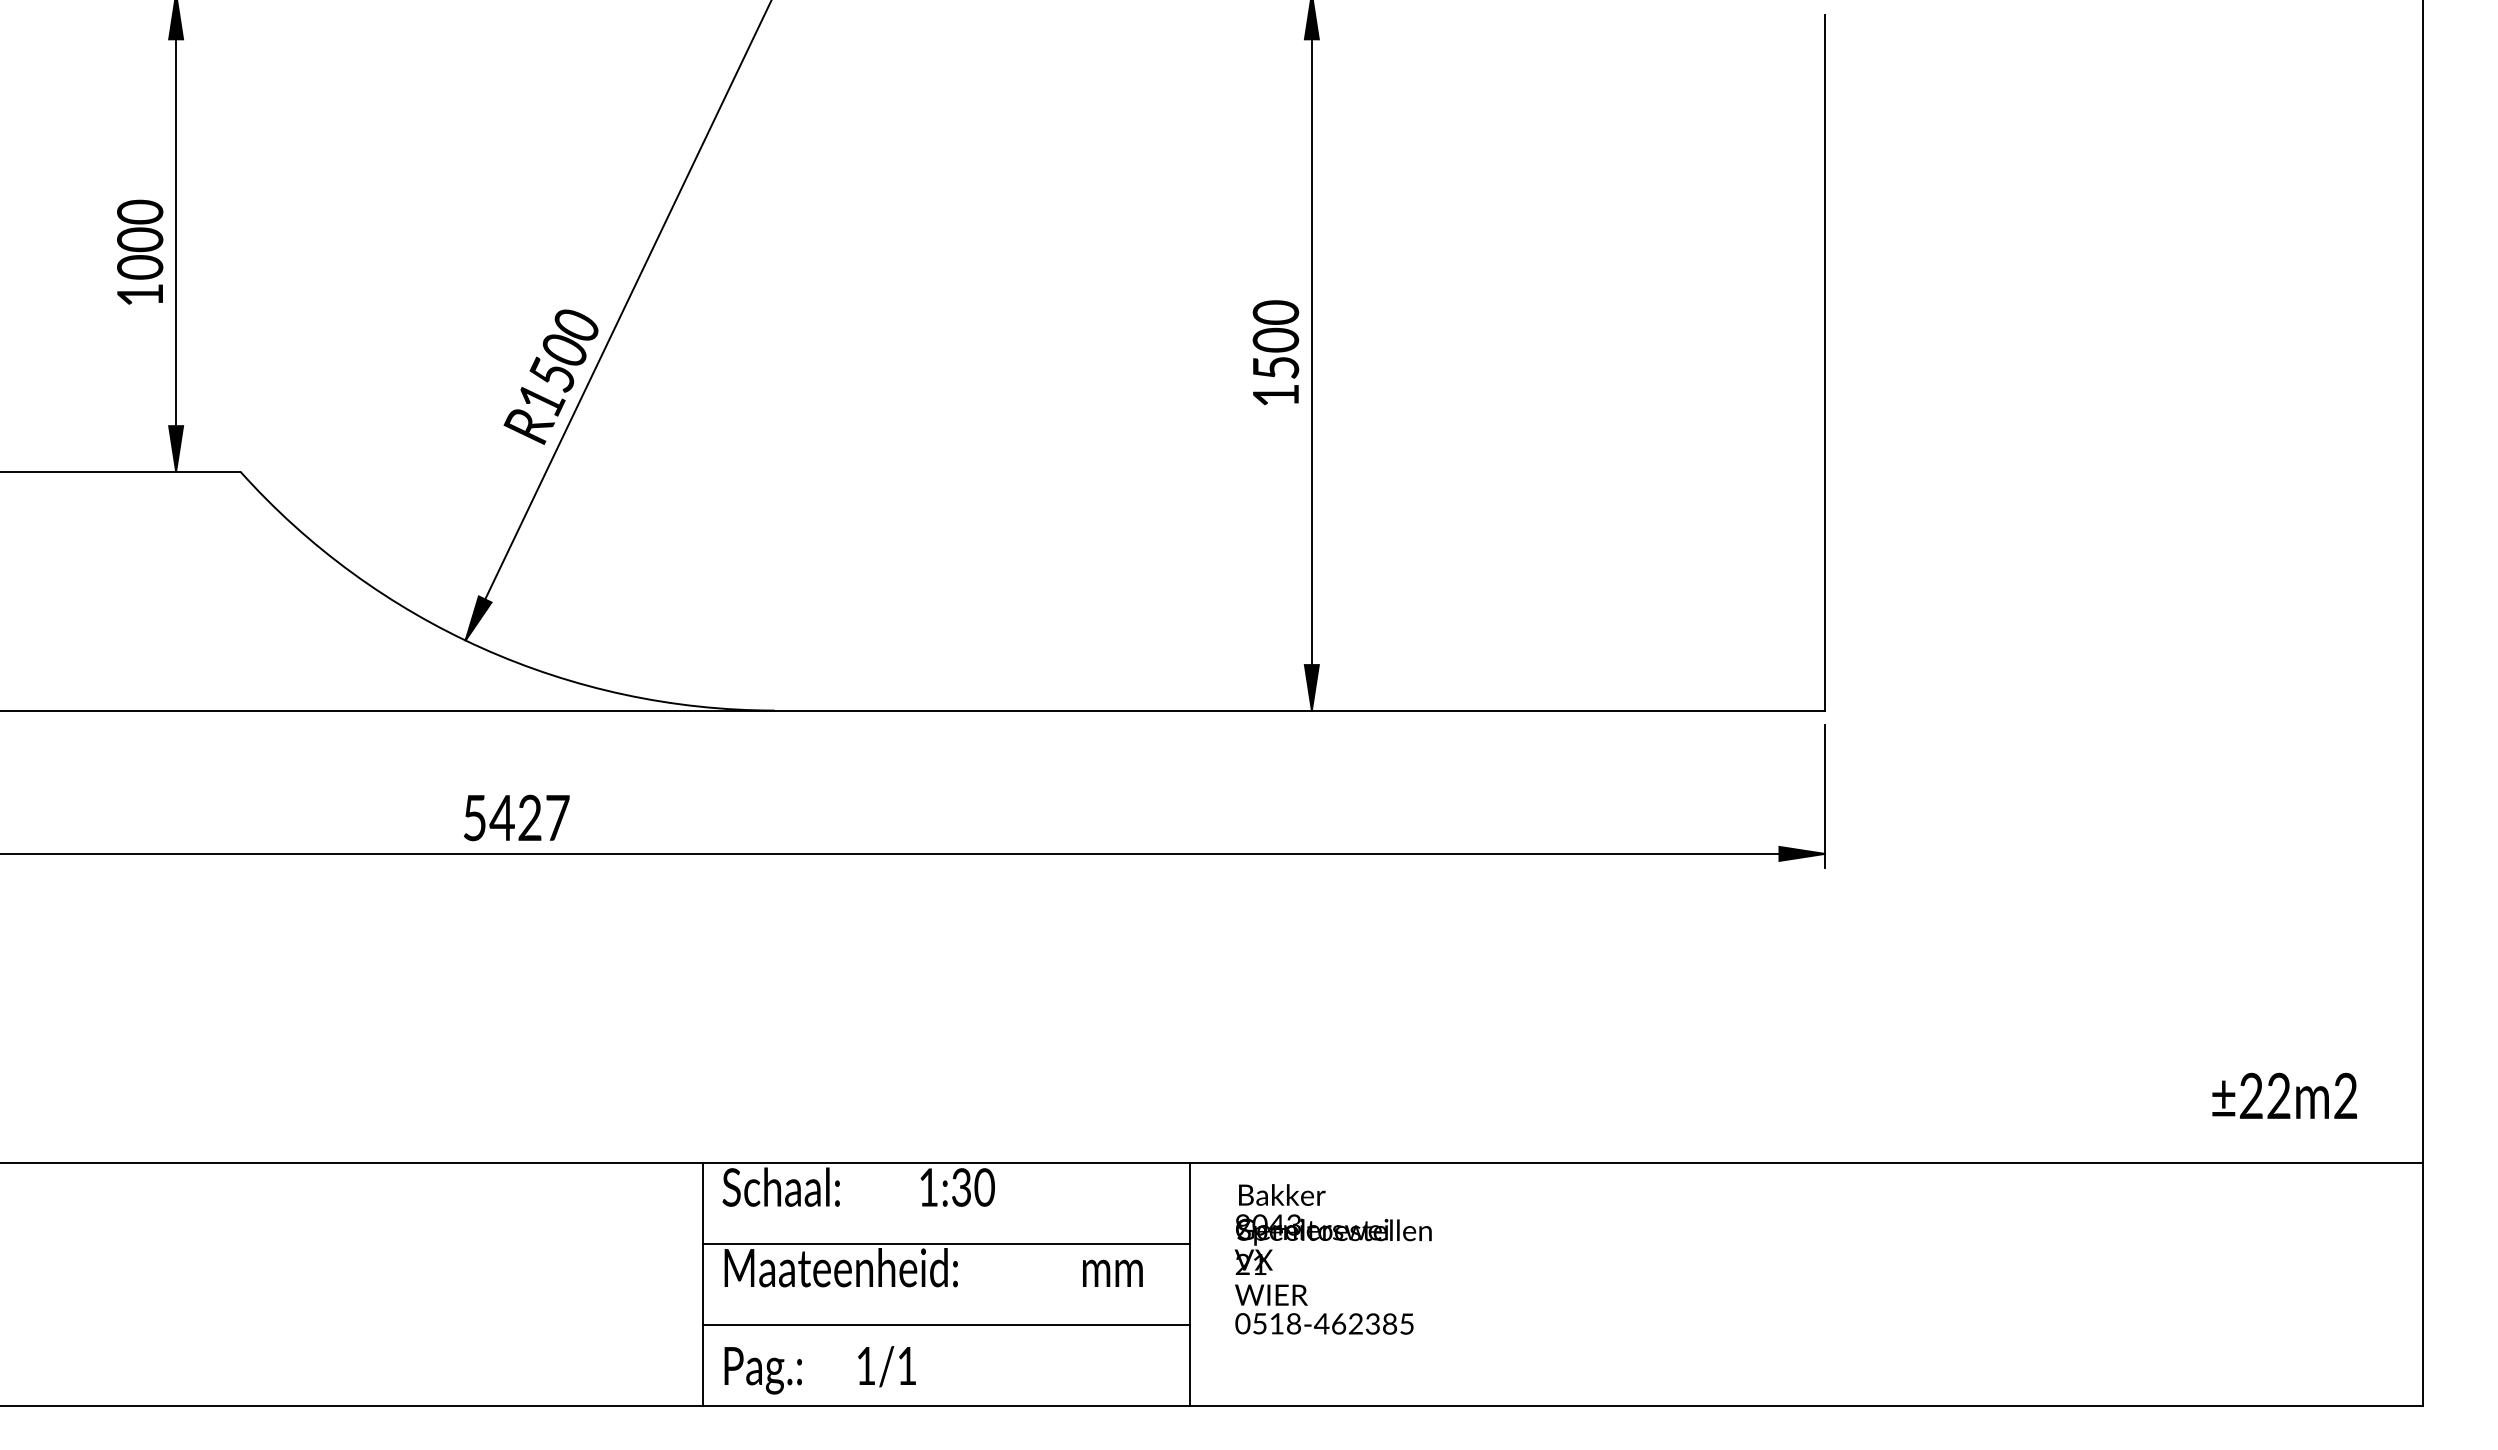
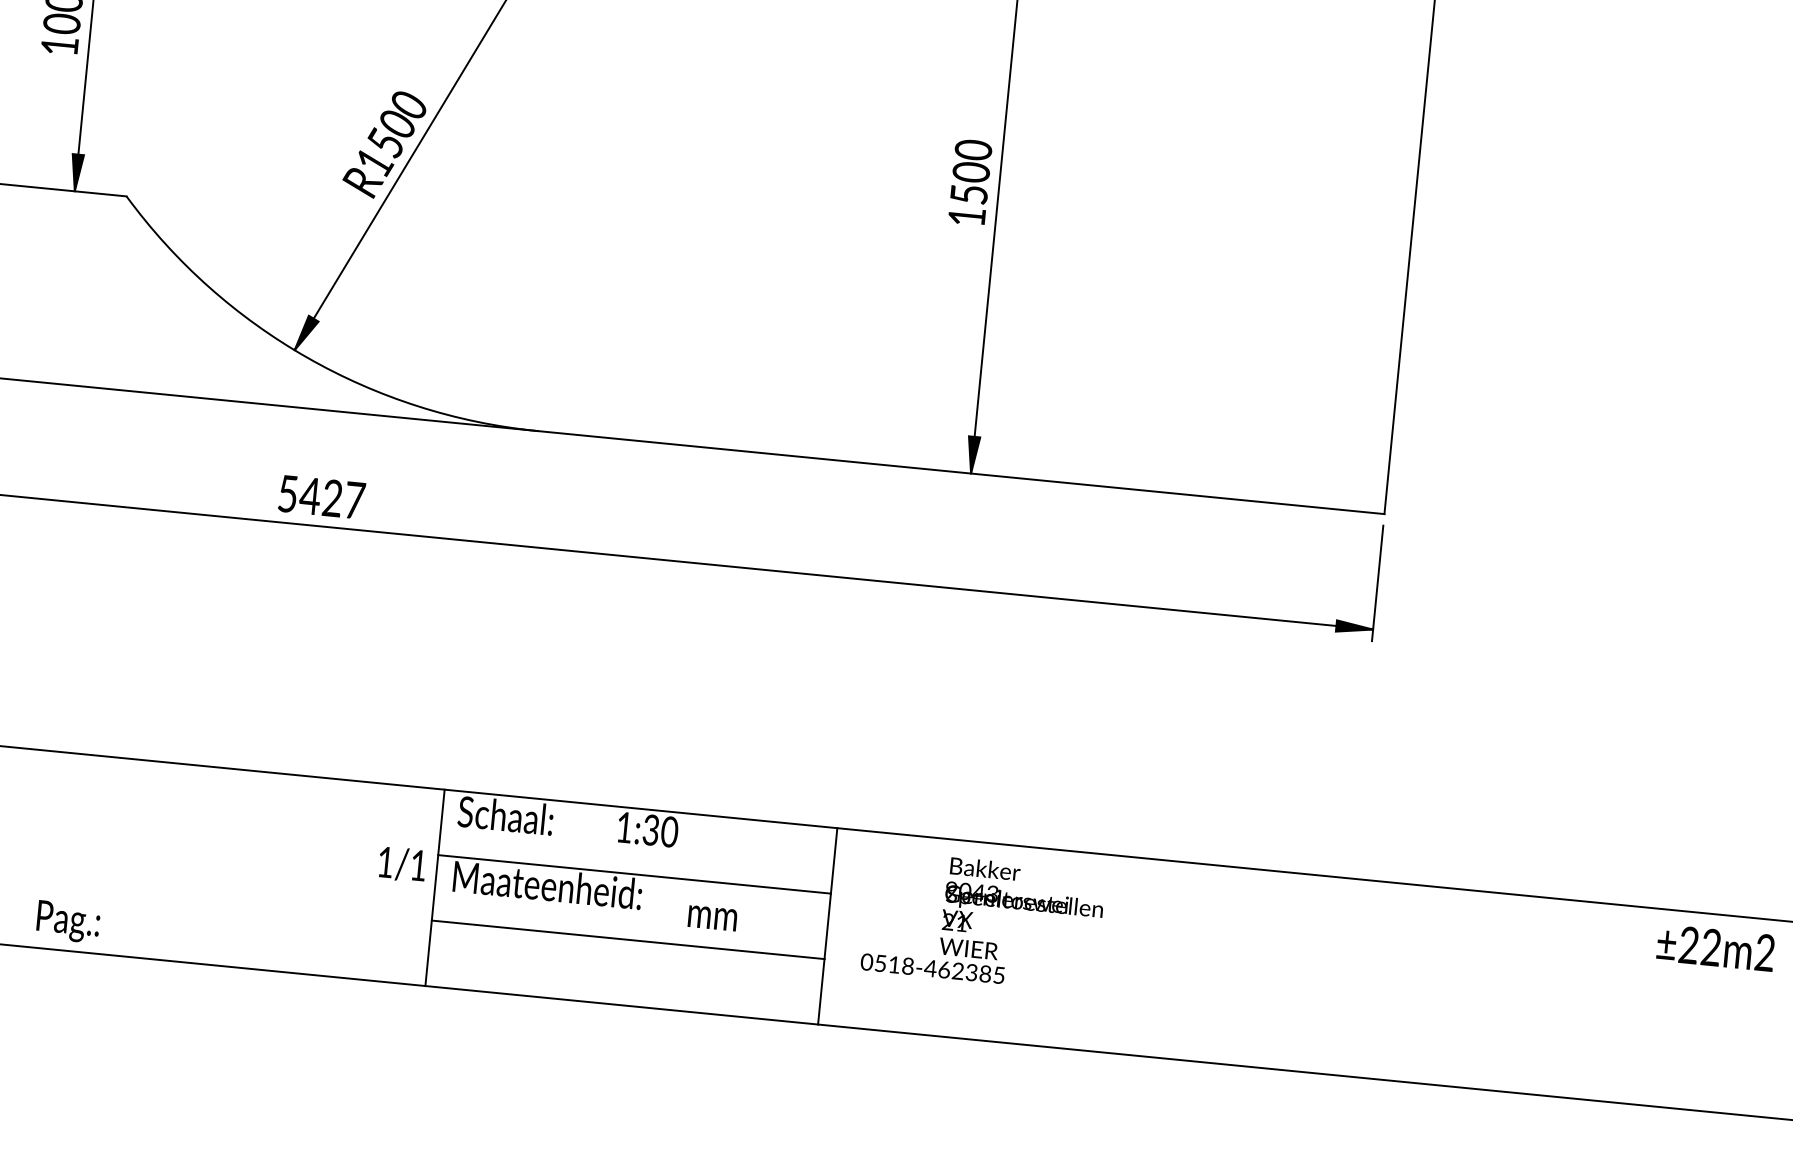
text: (2284, 1095) -> (1715, 947), moved
text: (1332, 1244) -> (1022, 912), moved
text: (1112, 1272) -> (712, 917), moved
text: (886, 1366) -> (402, 864), moved
text: (762, 1370) -> (67, 921), moved

